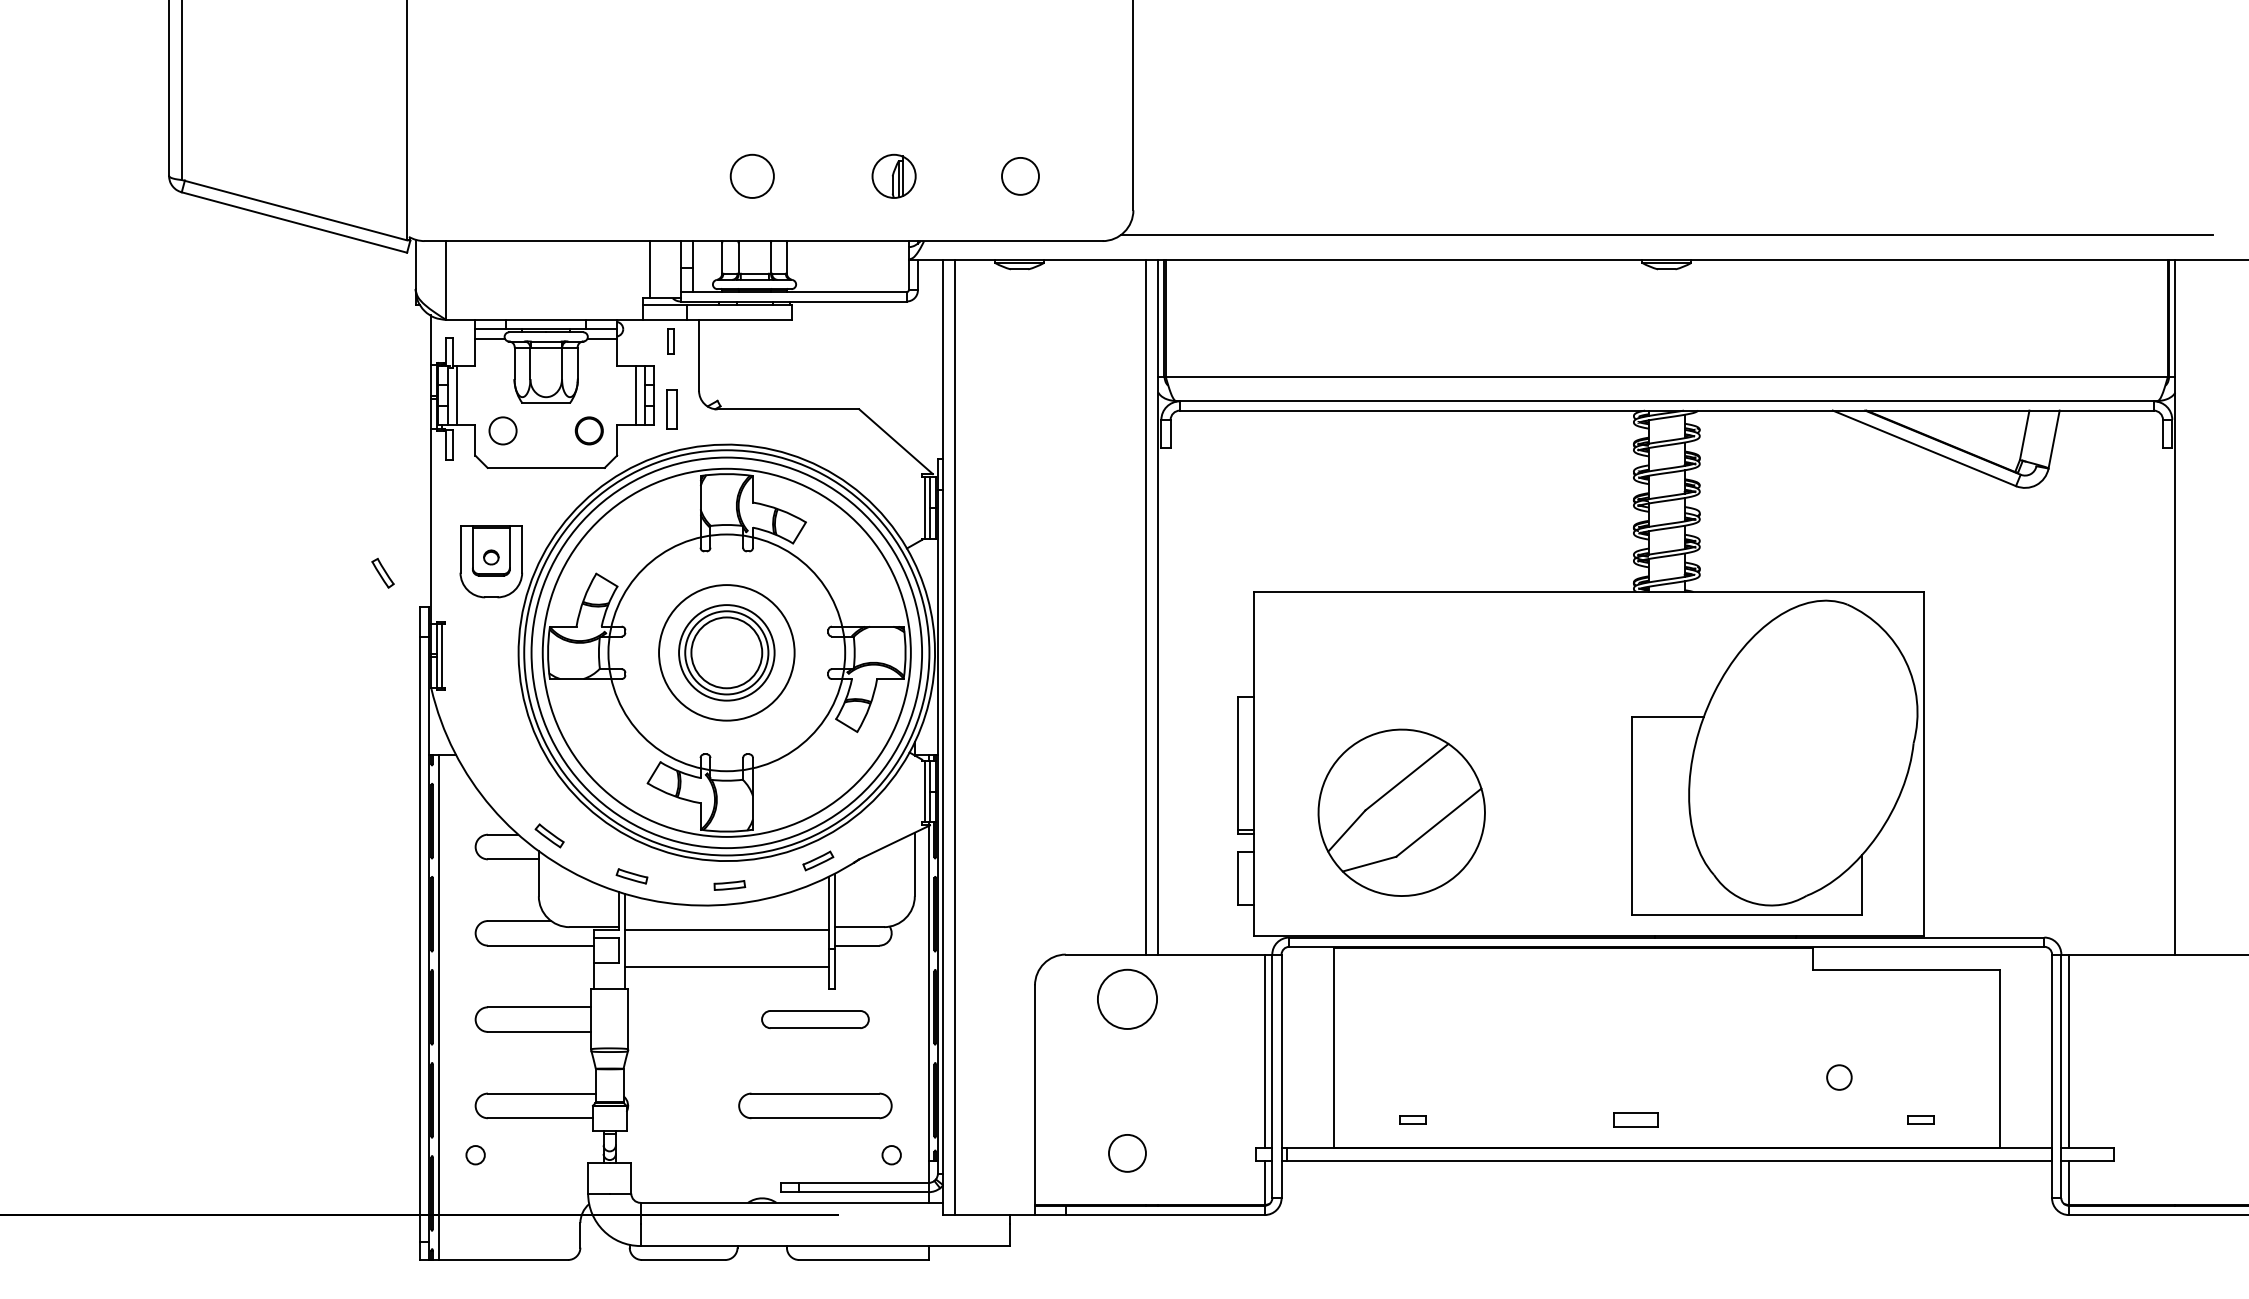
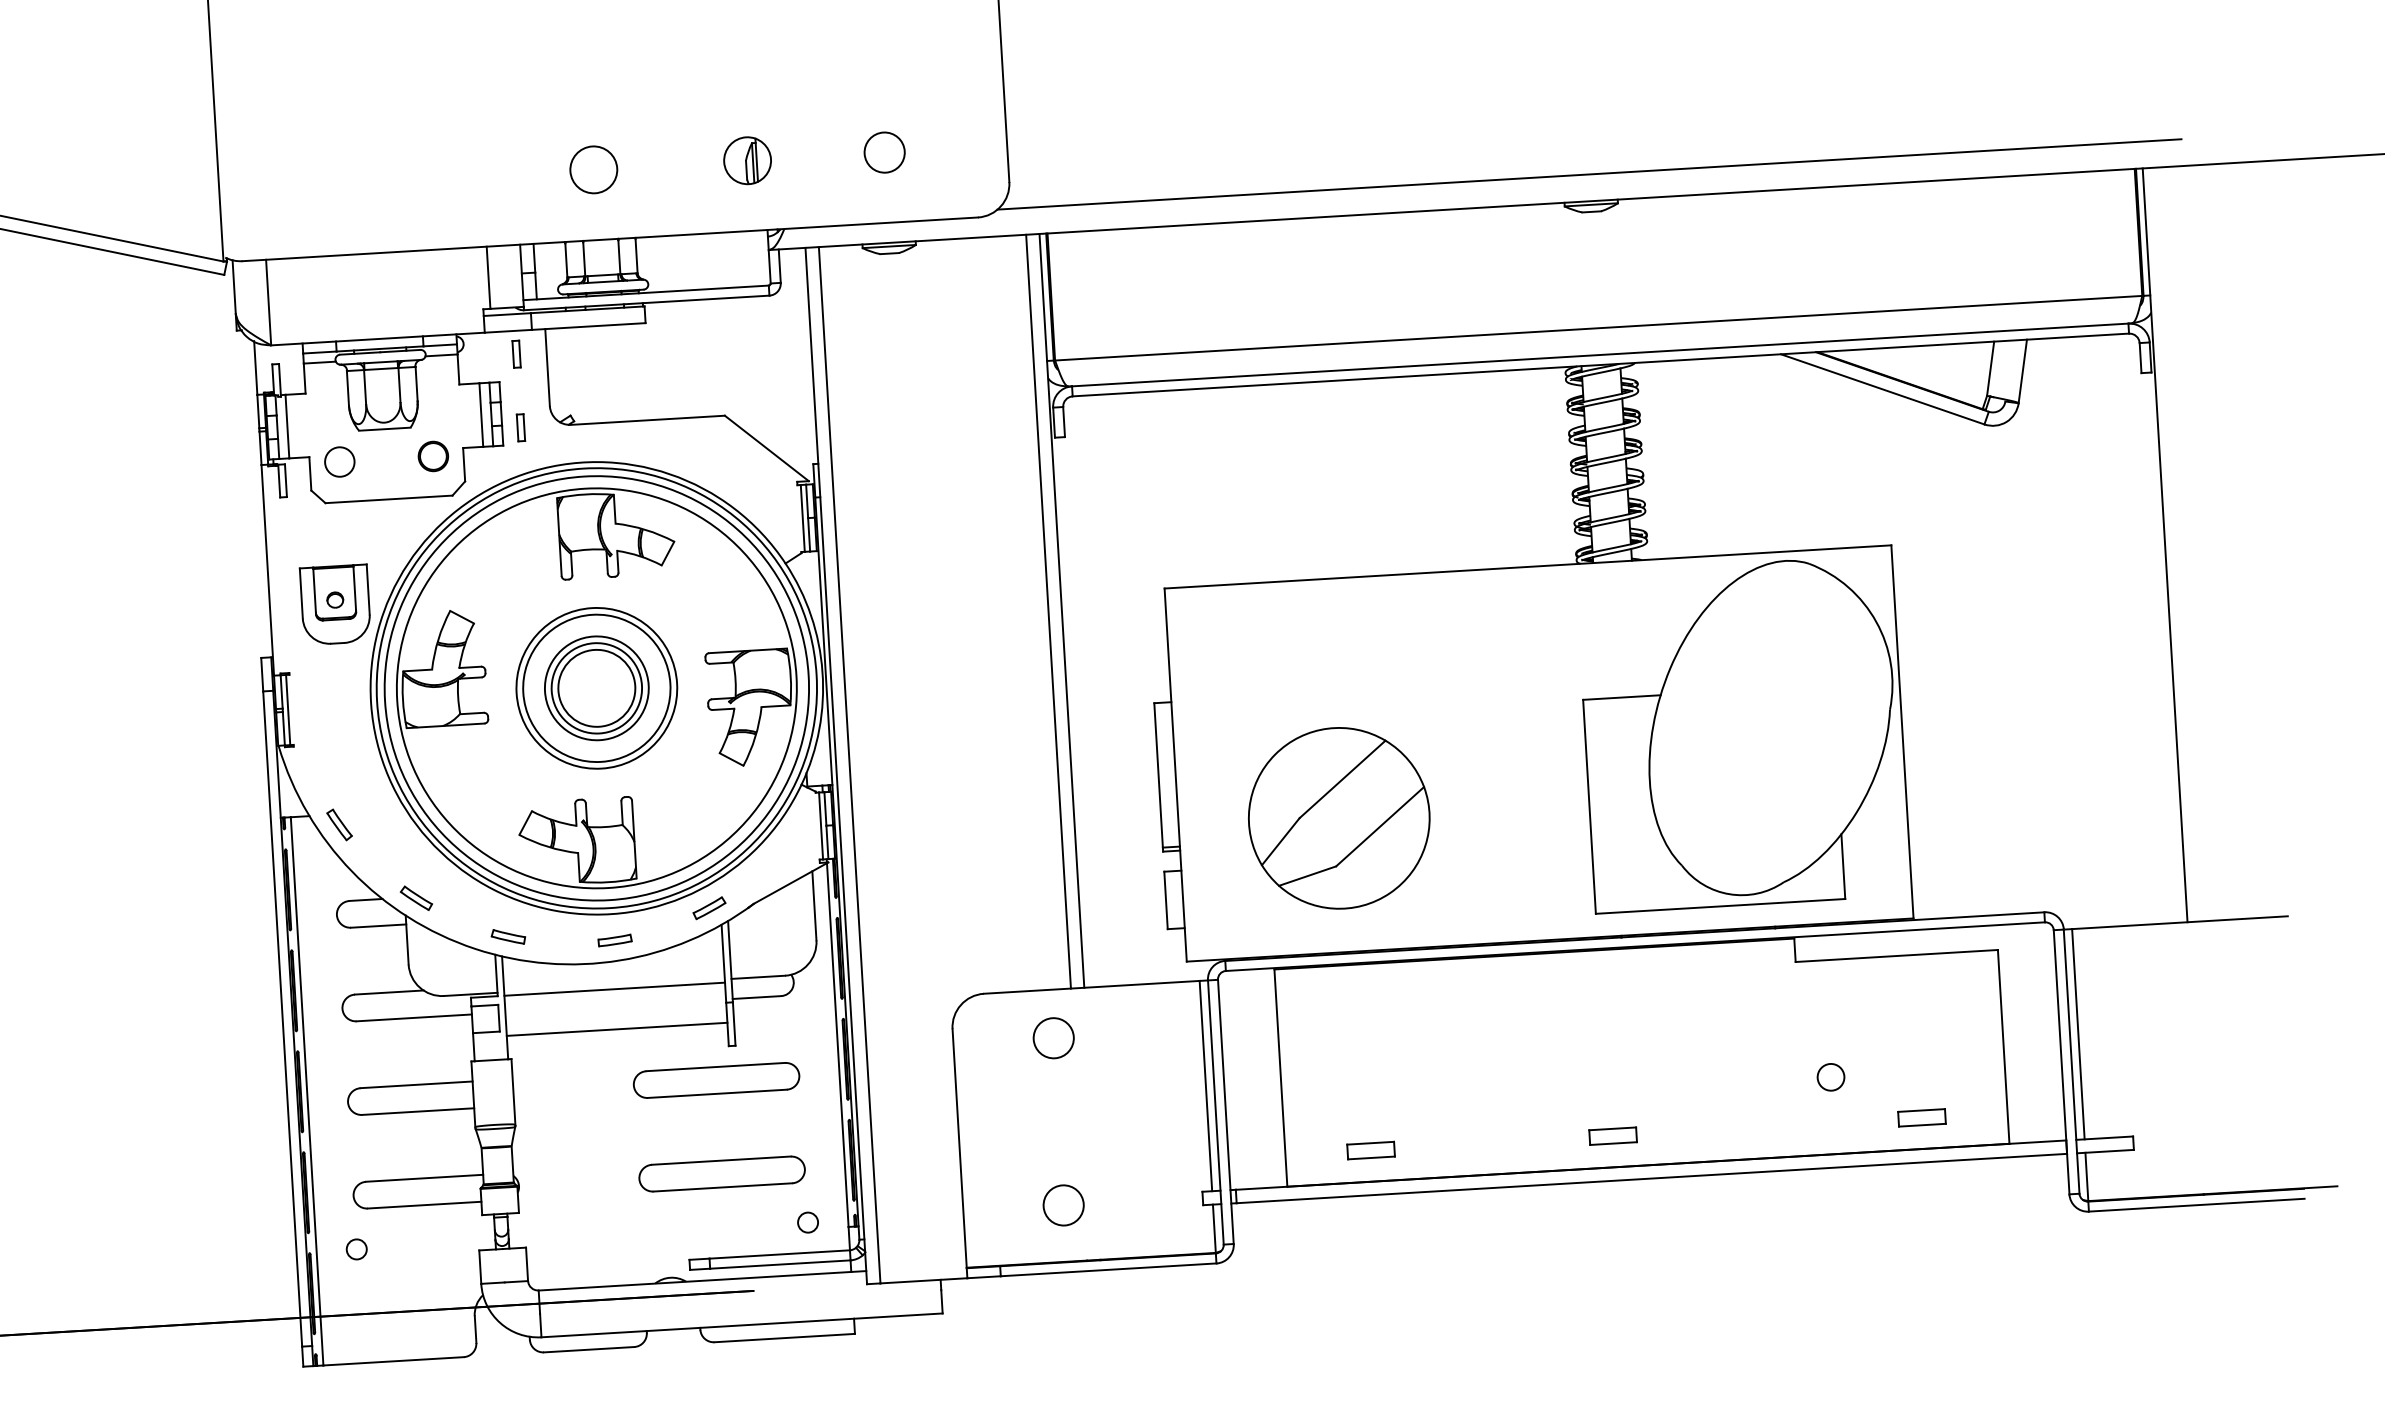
part: (670, 409) -> (520, 428), size x0.62
part: (382, 573) -> (339, 825), moved
circle: (726, 652) -> (596, 687), size x0.62
circle: (1127, 998) -> (1053, 1037), size x0.62
part: (815, 1019) -> (716, 1080), size x1.43
part: (1412, 1119) -> (1370, 1150), size x1.67
part: (1920, 1119) -> (1921, 1117), size x1.67

